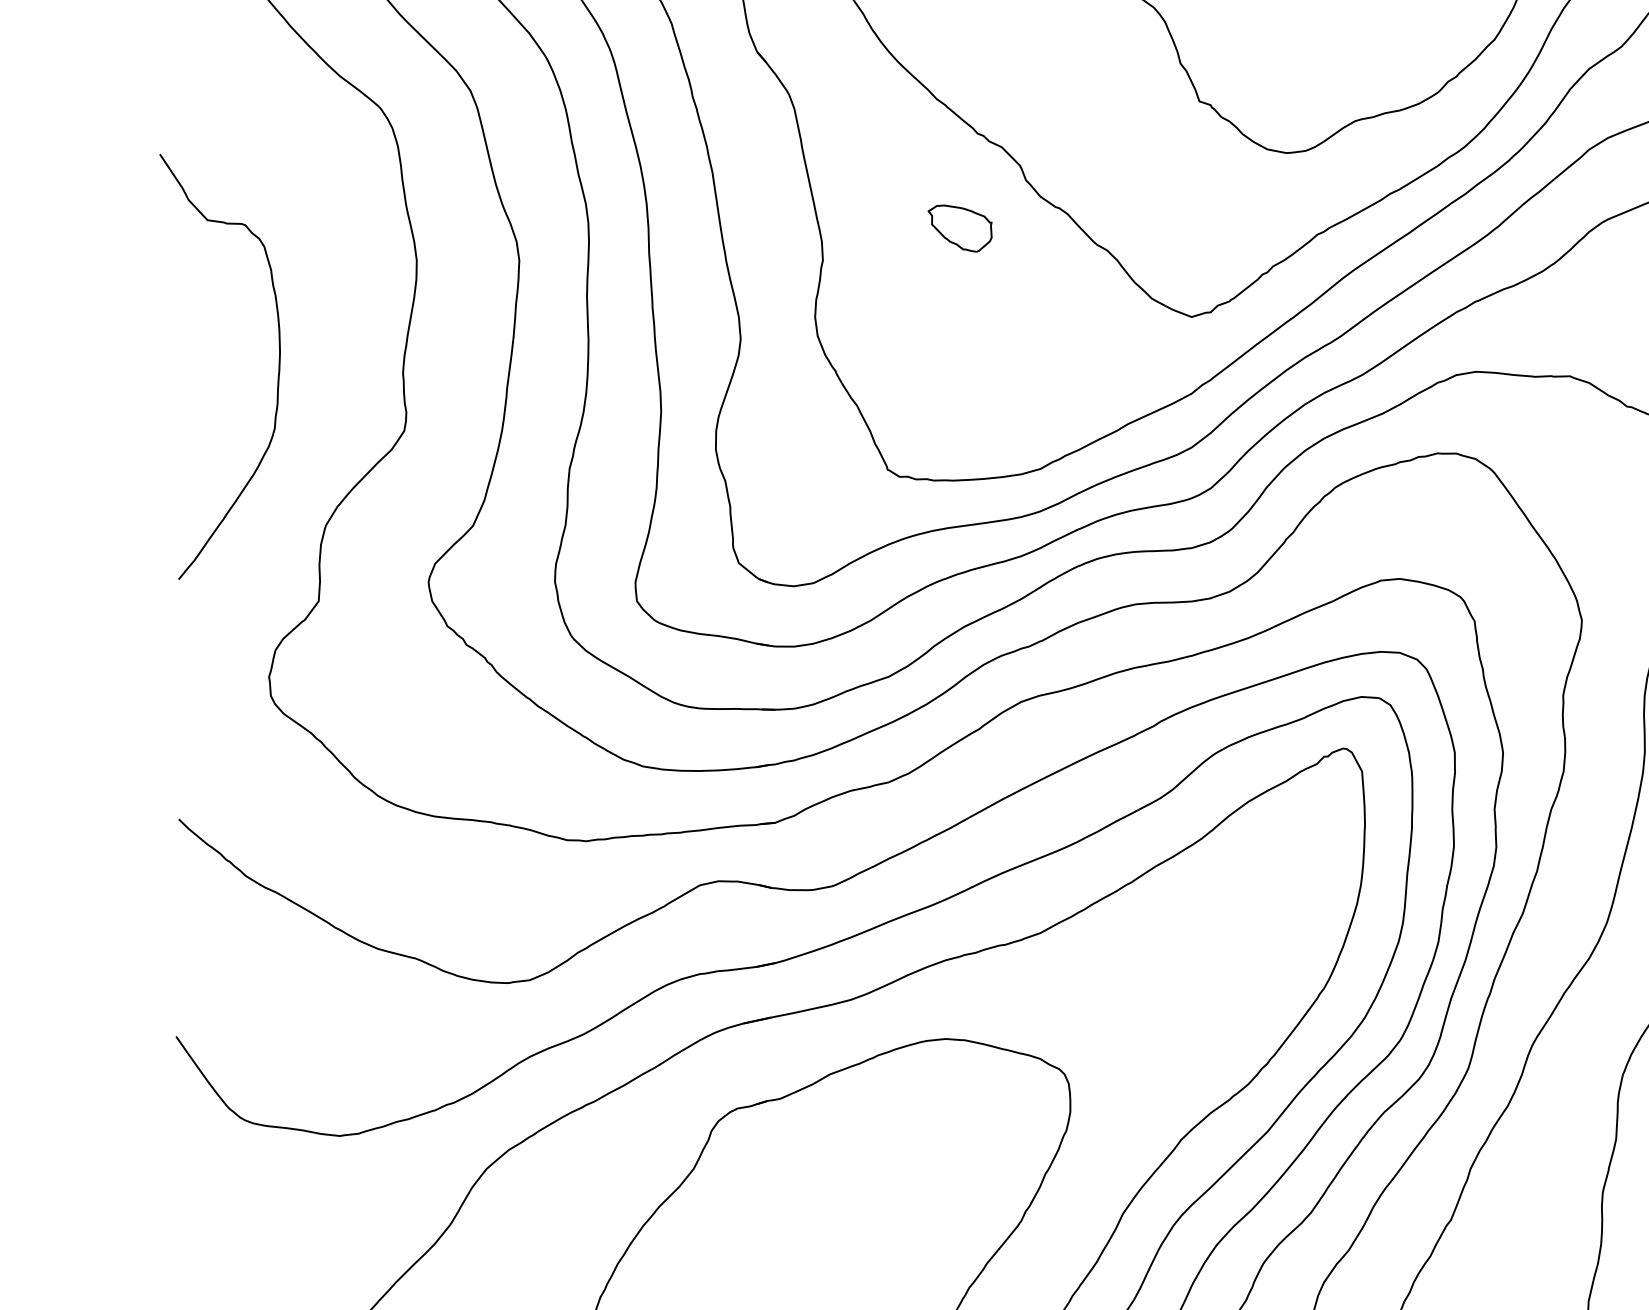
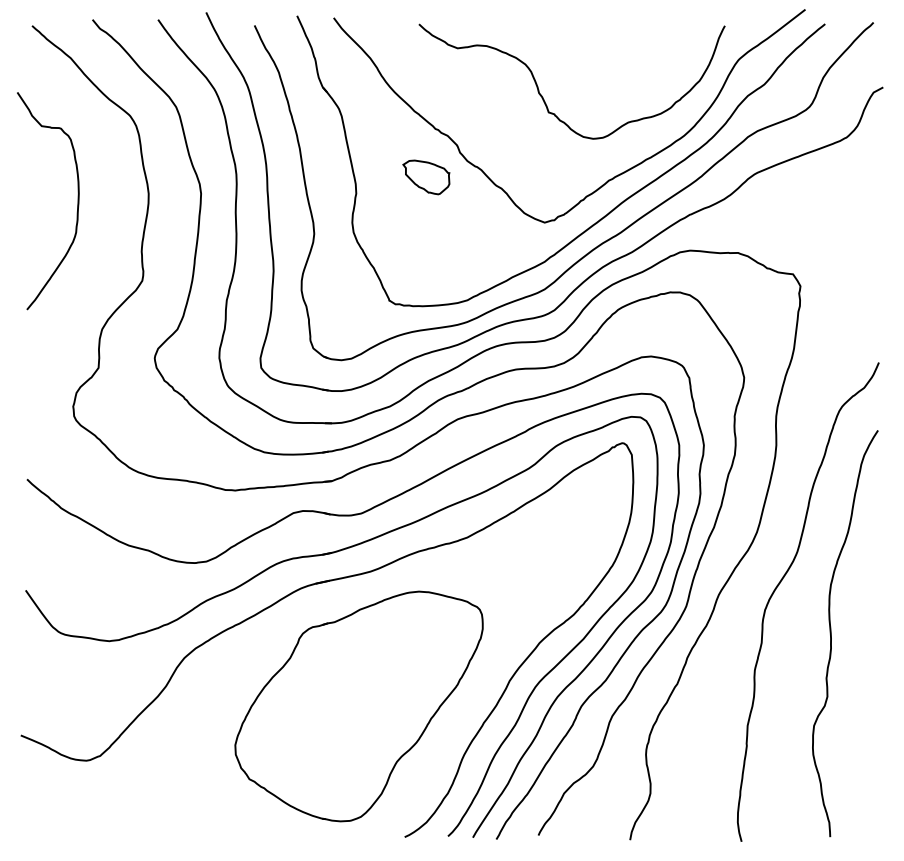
part: (960, 228) -> (426, 177), size x1.43
curve: (277, 367) -> (77, 201), moved

